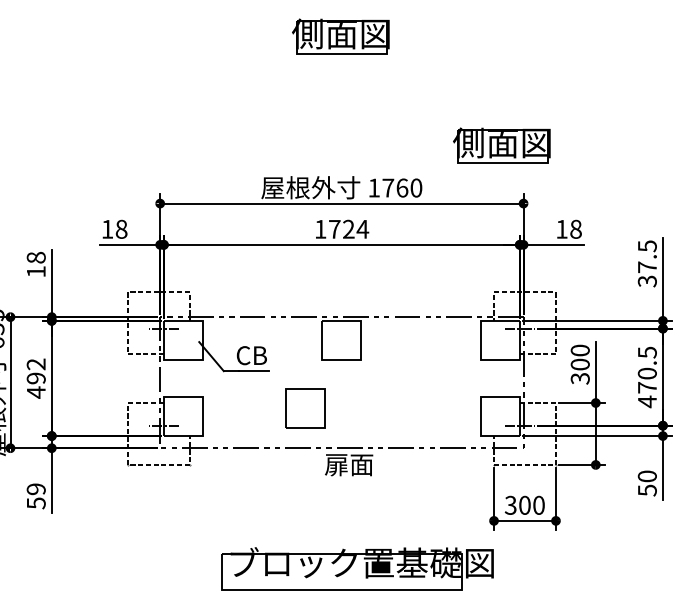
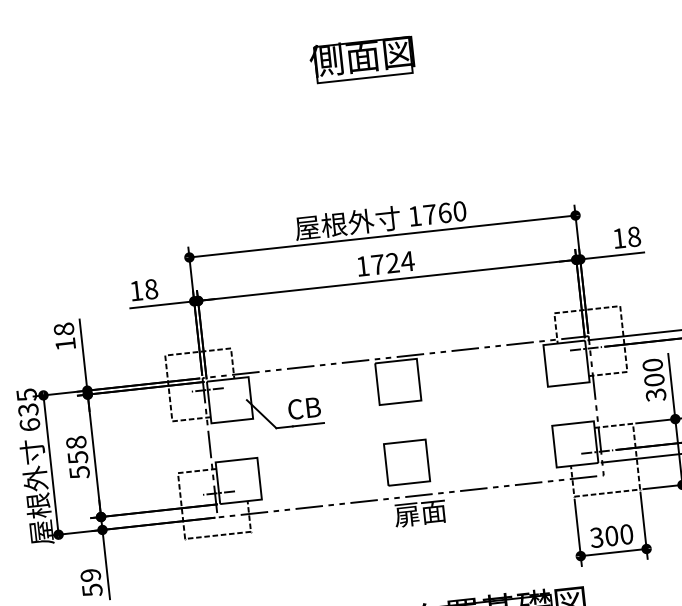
part: (501, 145) -> (545, 156), removed
text: (35, 378) -> (77, 457), 492 -> 558
part: (305, 408) -> (406, 462), moved

